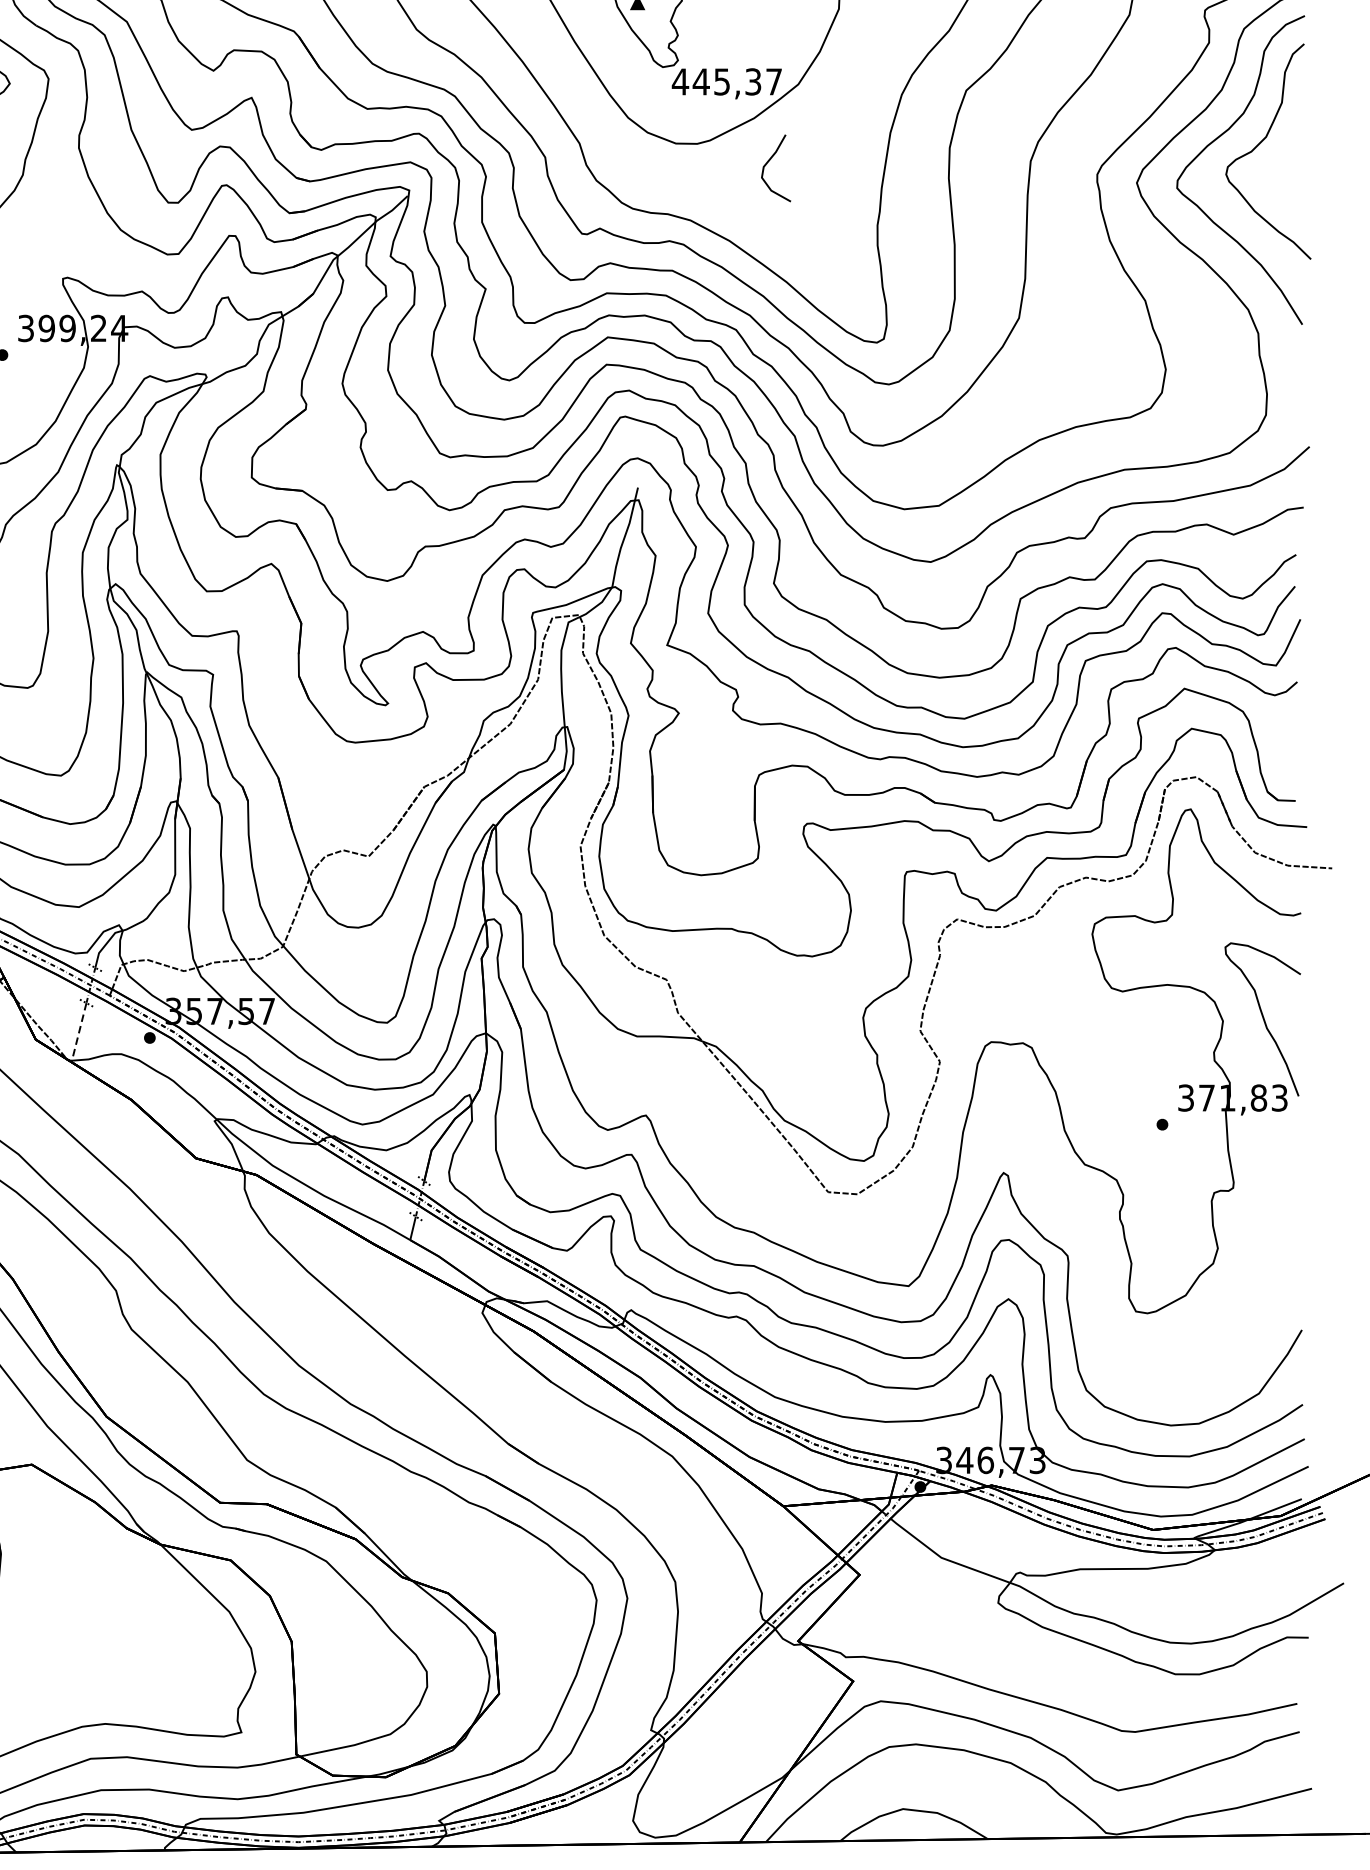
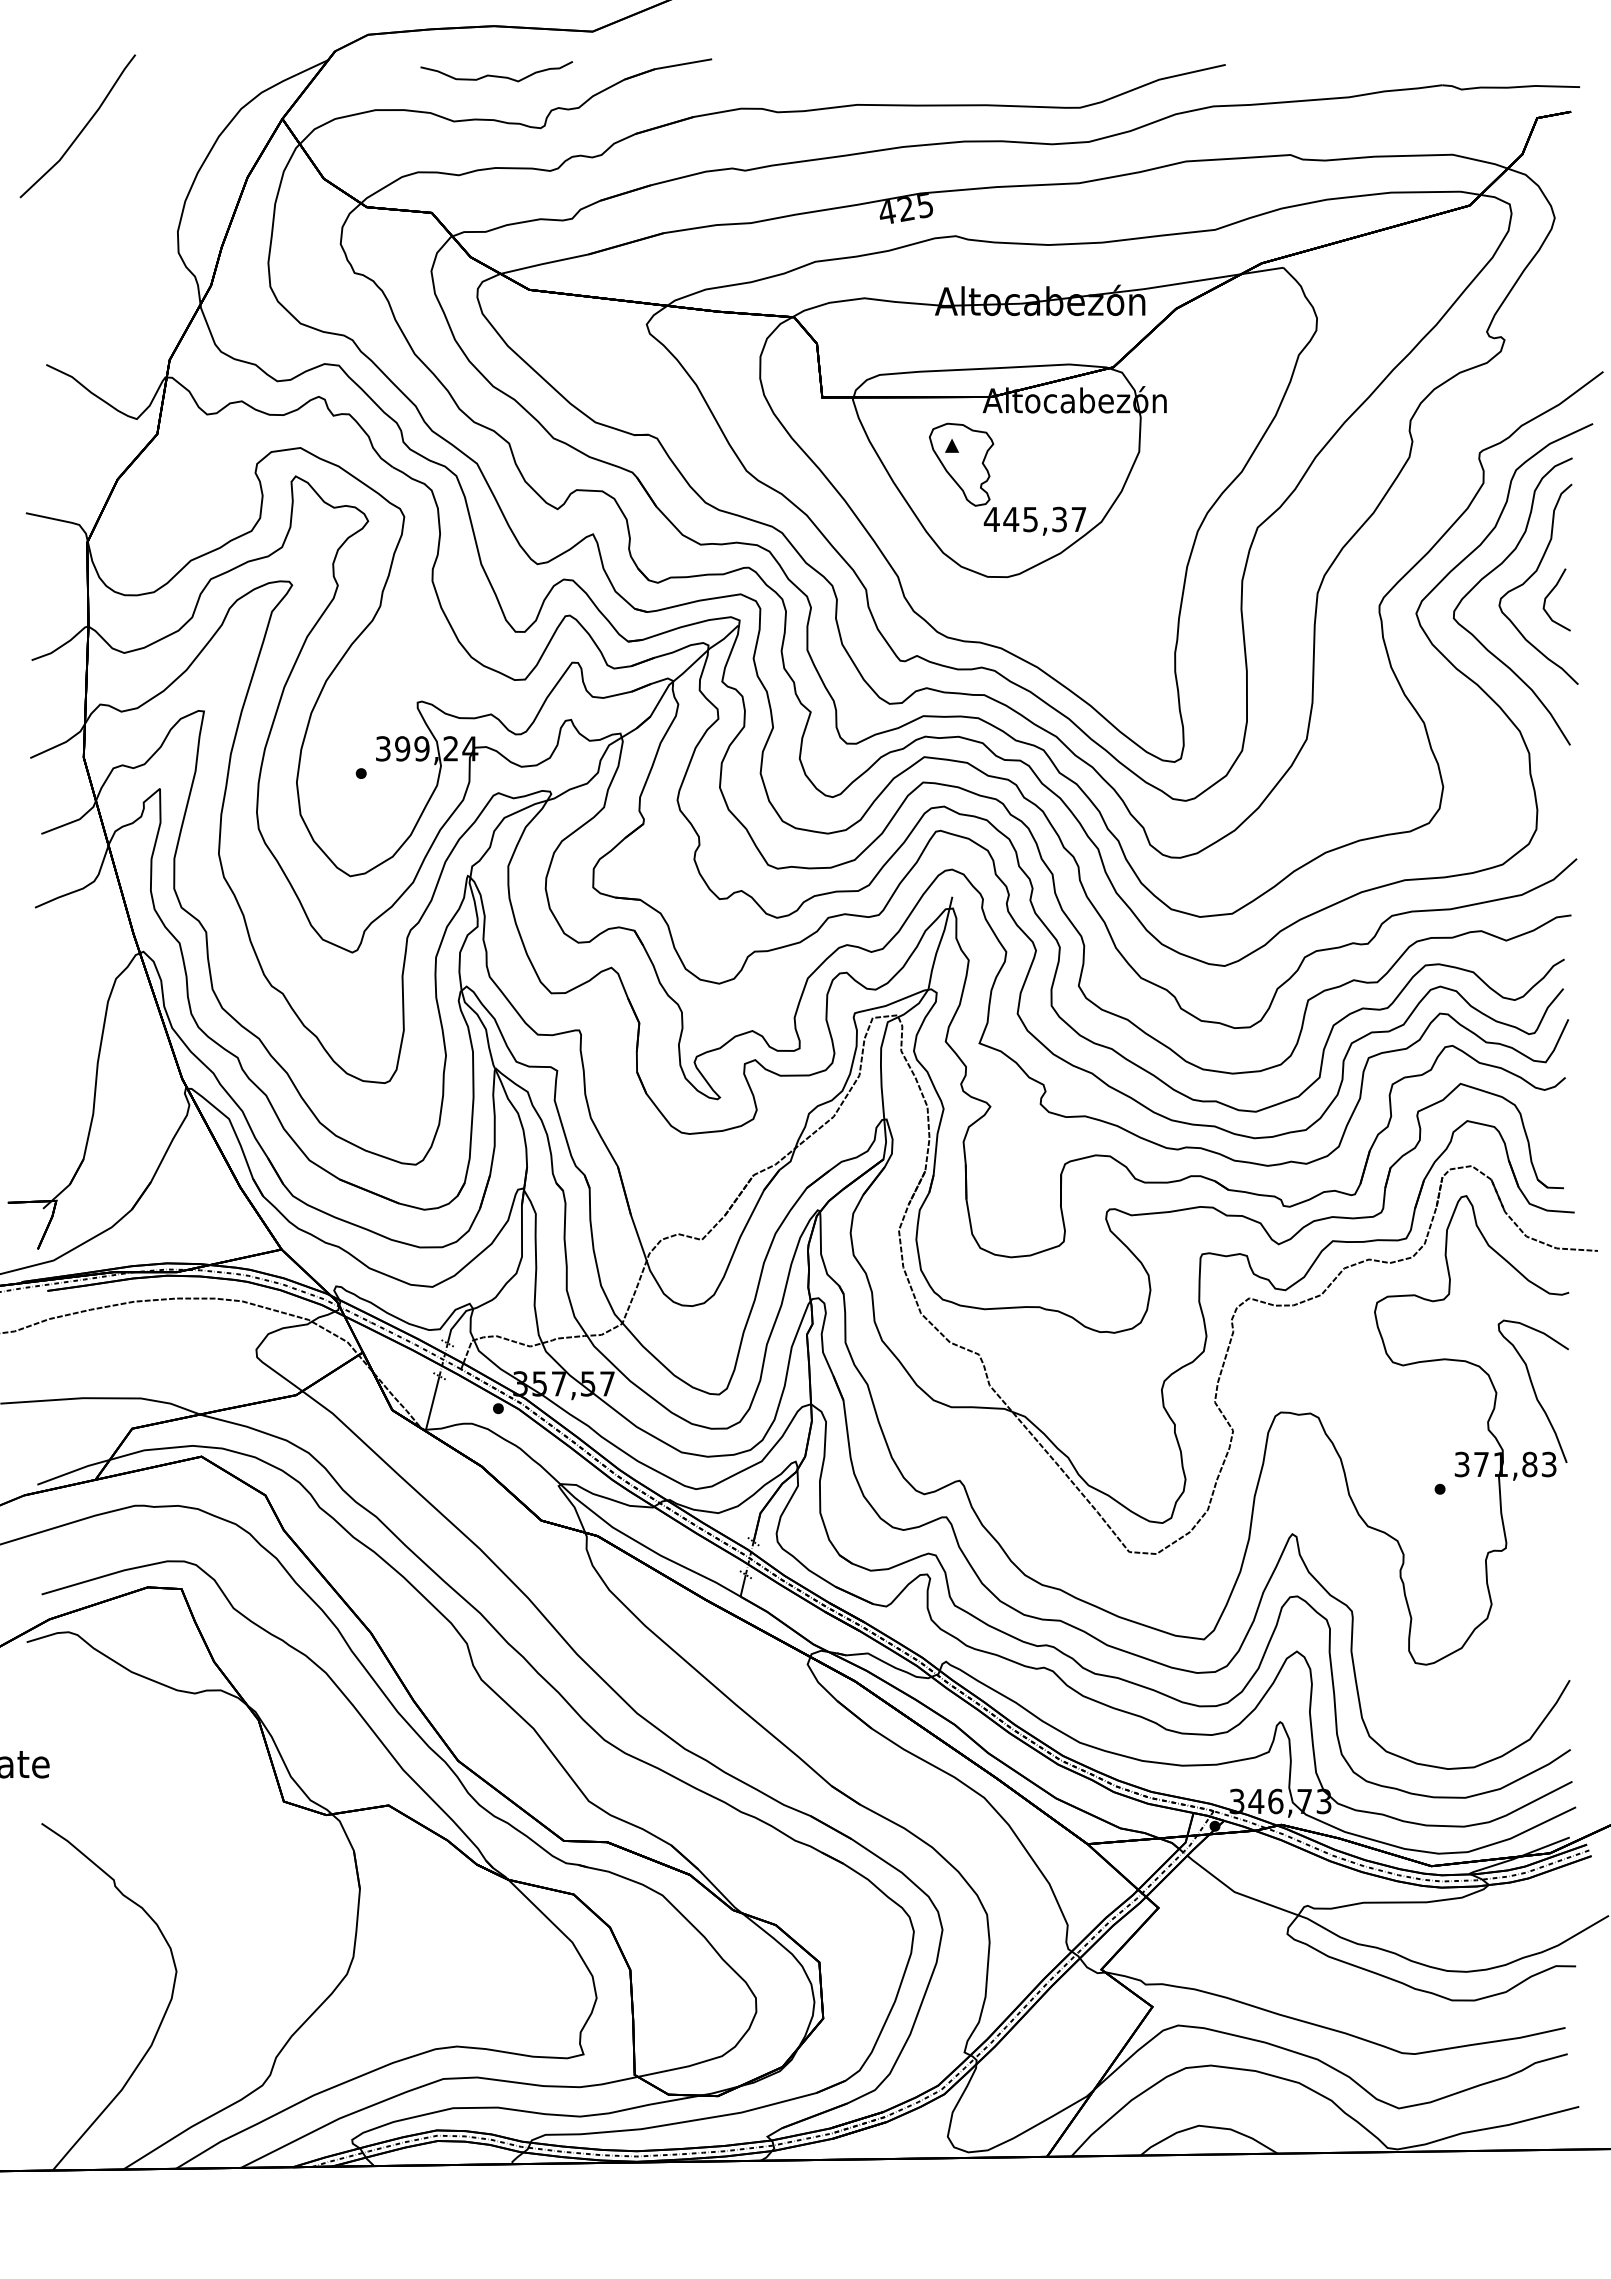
curve: (768, 163) -> (1549, 595), moved
line: (78, 1032) -> (432, 1403), dashed -> solid

